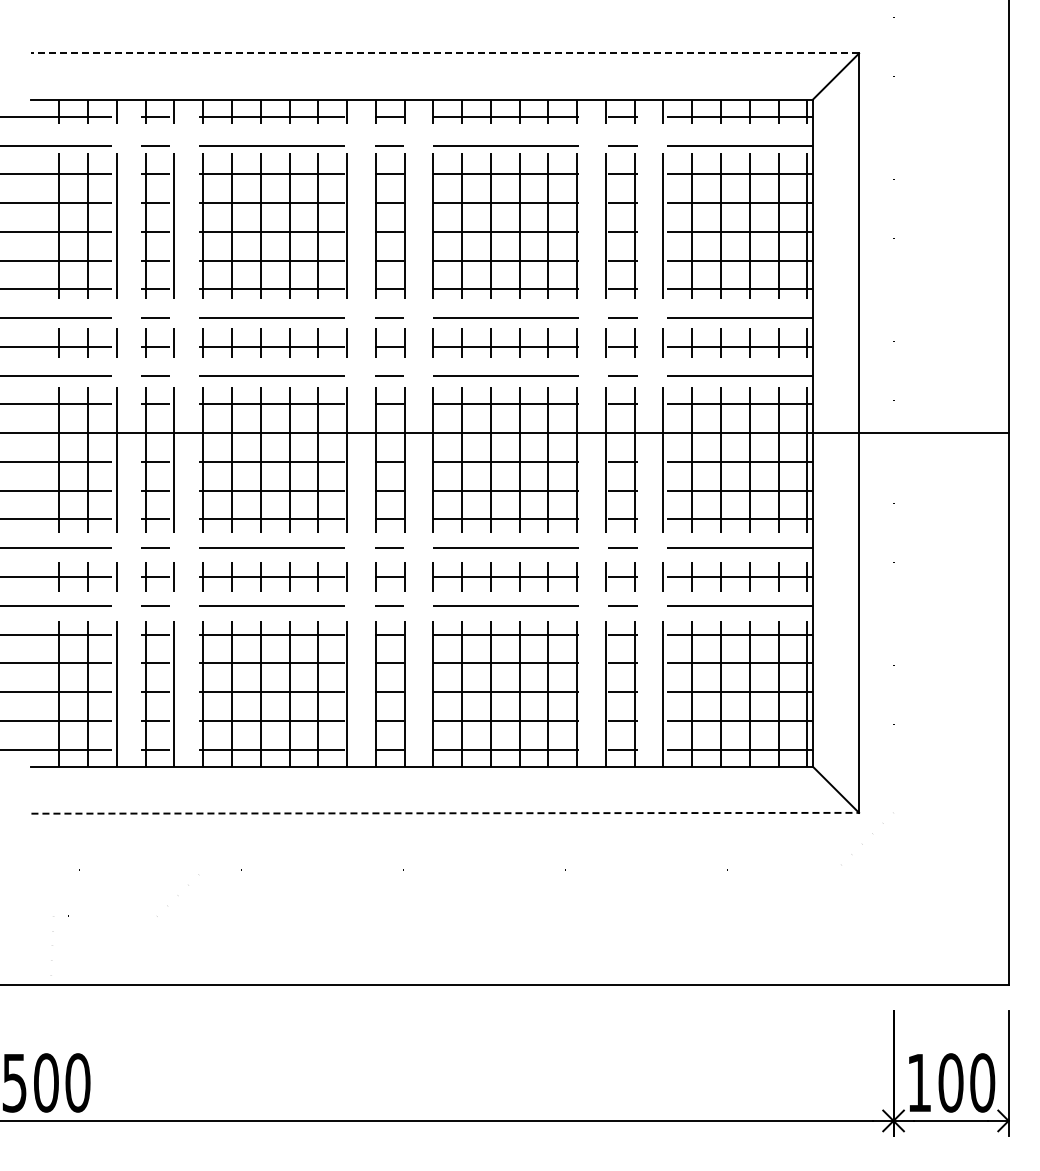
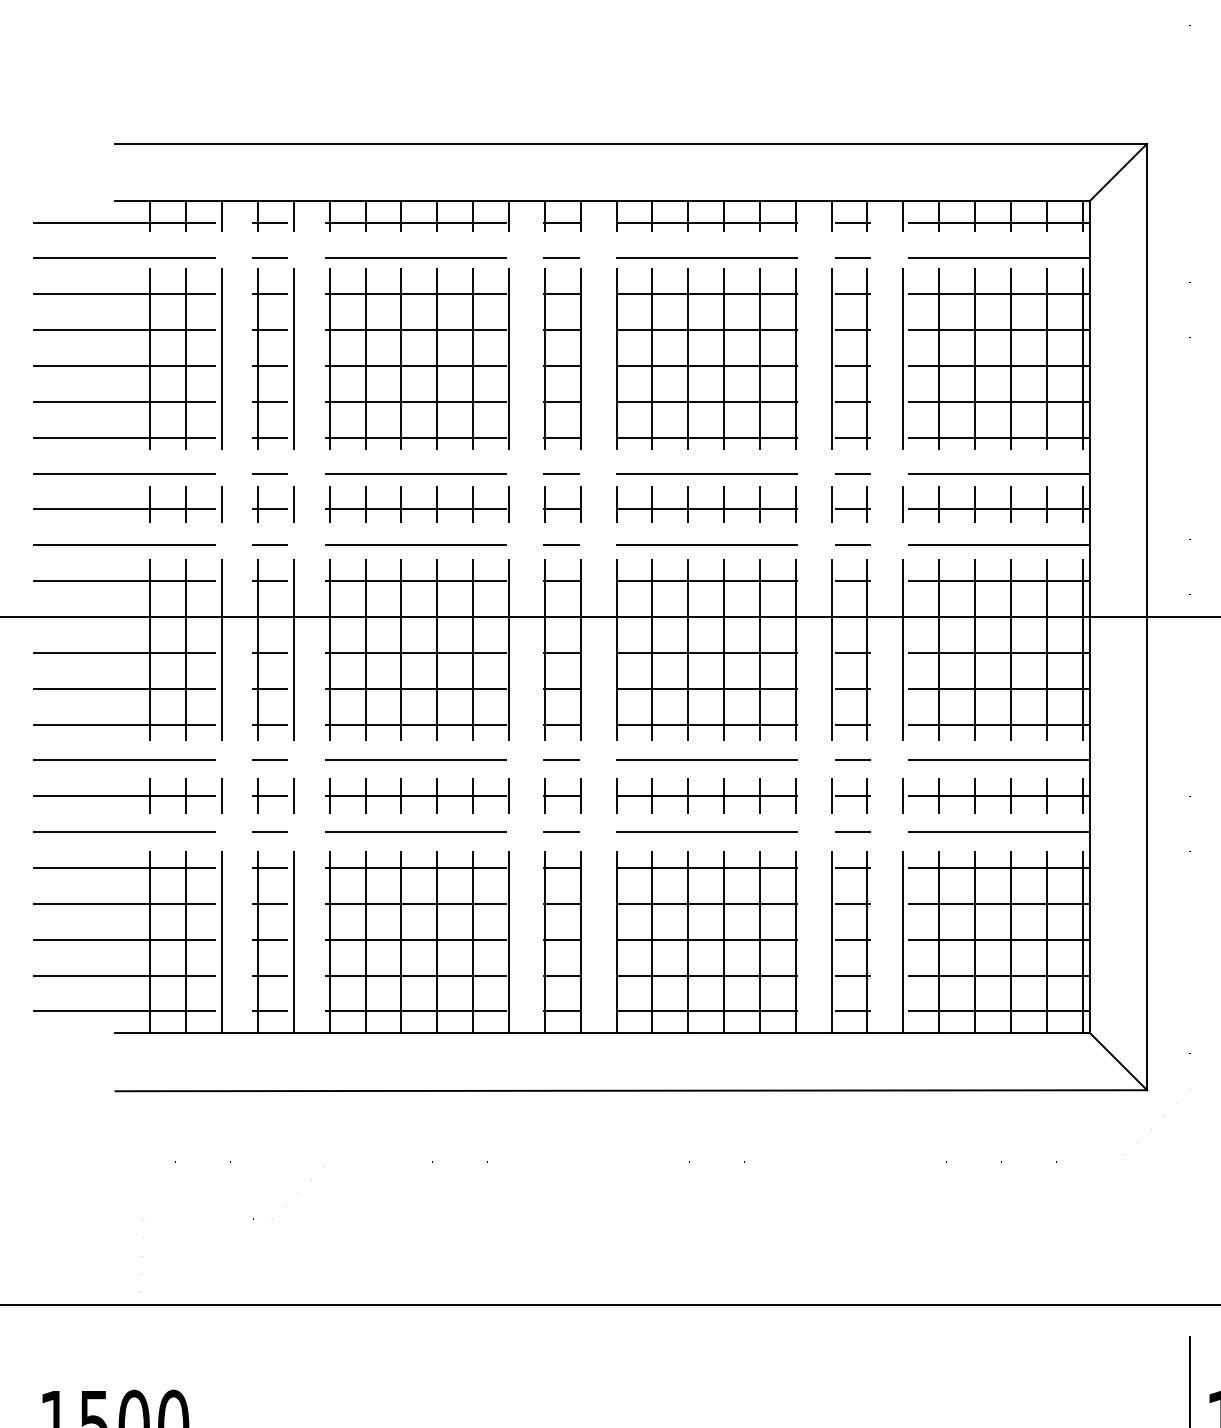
line: (444, 53) -> (630, 143), dashed -> solid
line: (445, 813) -> (631, 1091), dashed -> solid

